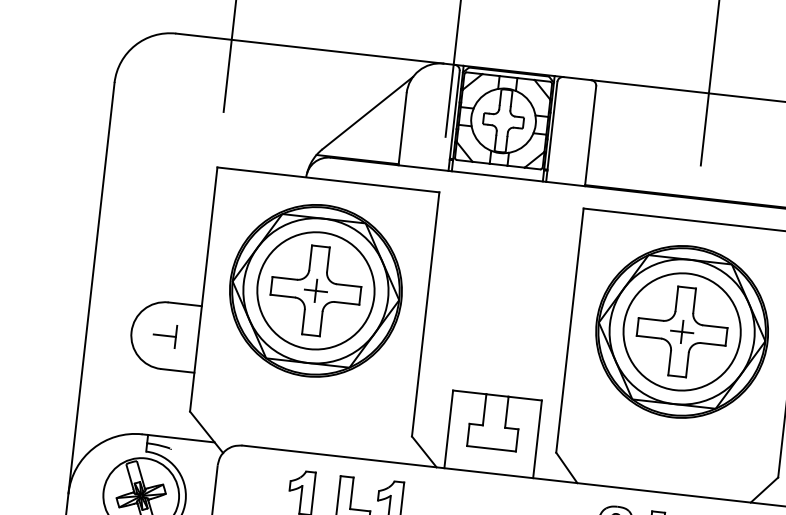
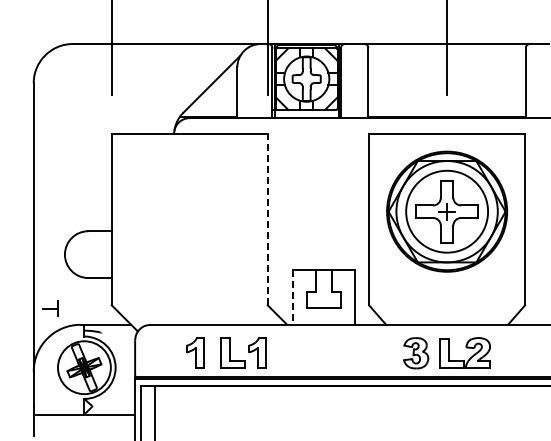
part: (315, 290) -> (189, 211), removed
line: (425, 314) -> (267, 219), solid -> dashed
part: (165, 335) -> (50, 308), moved
line: (448, 430) -> (292, 298), solid -> dashed

